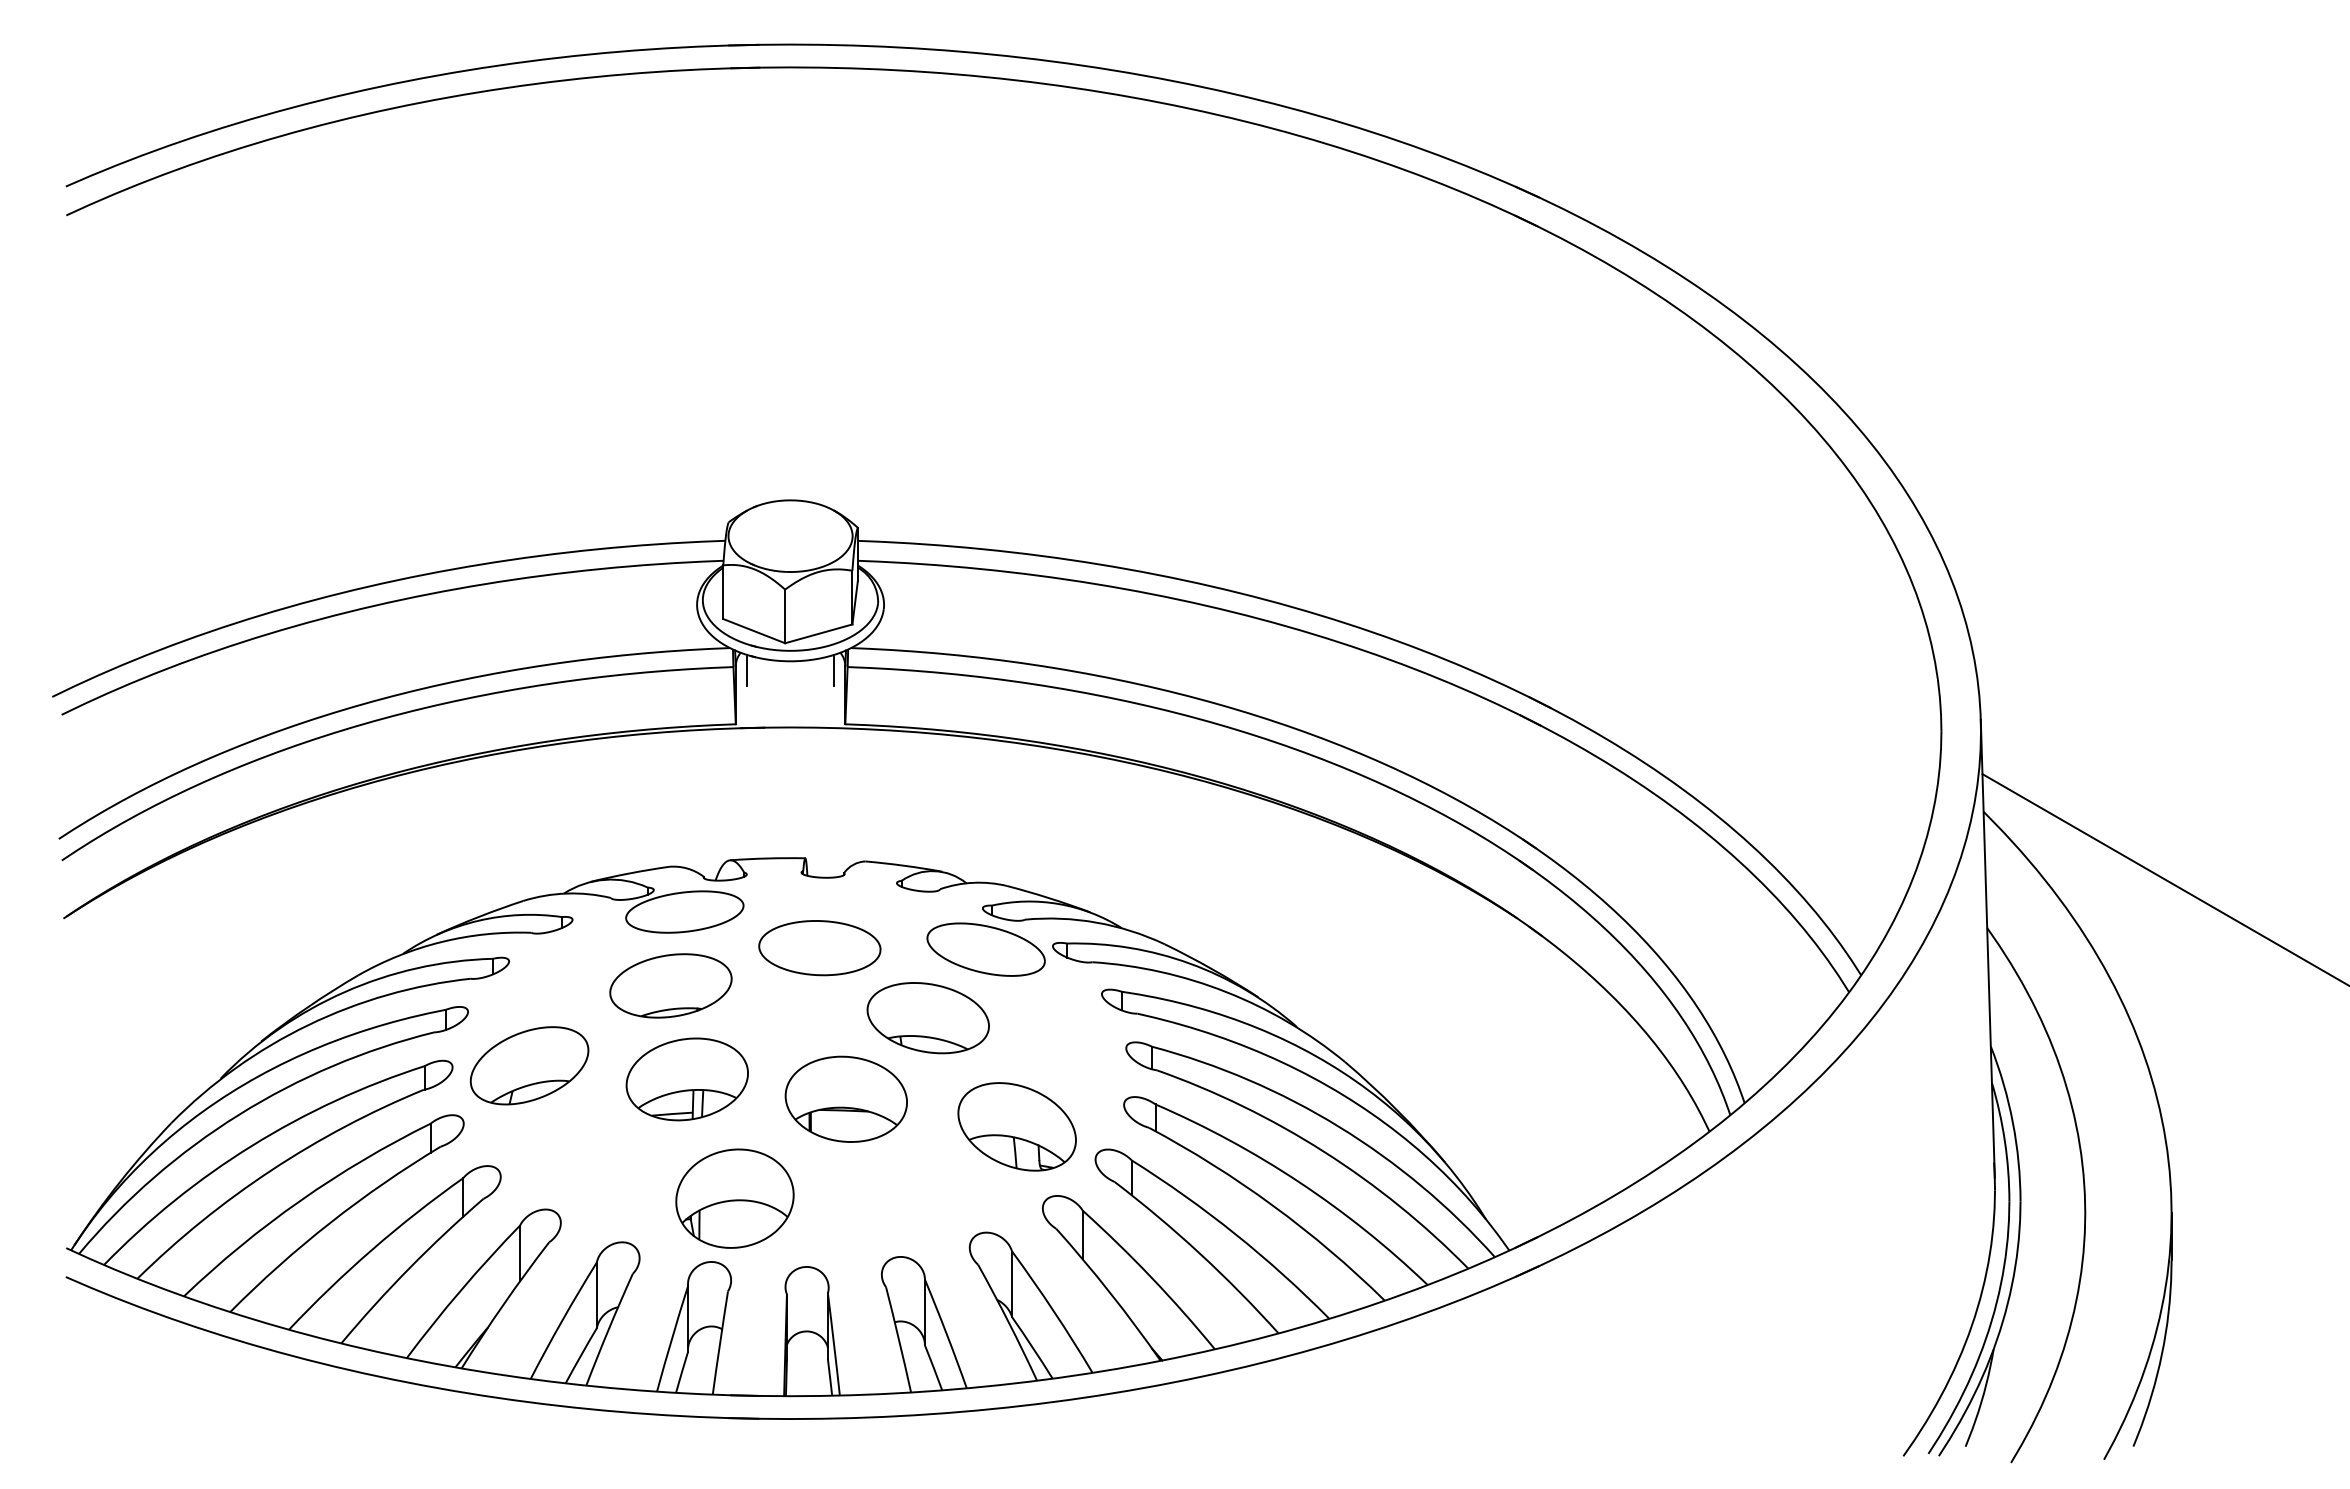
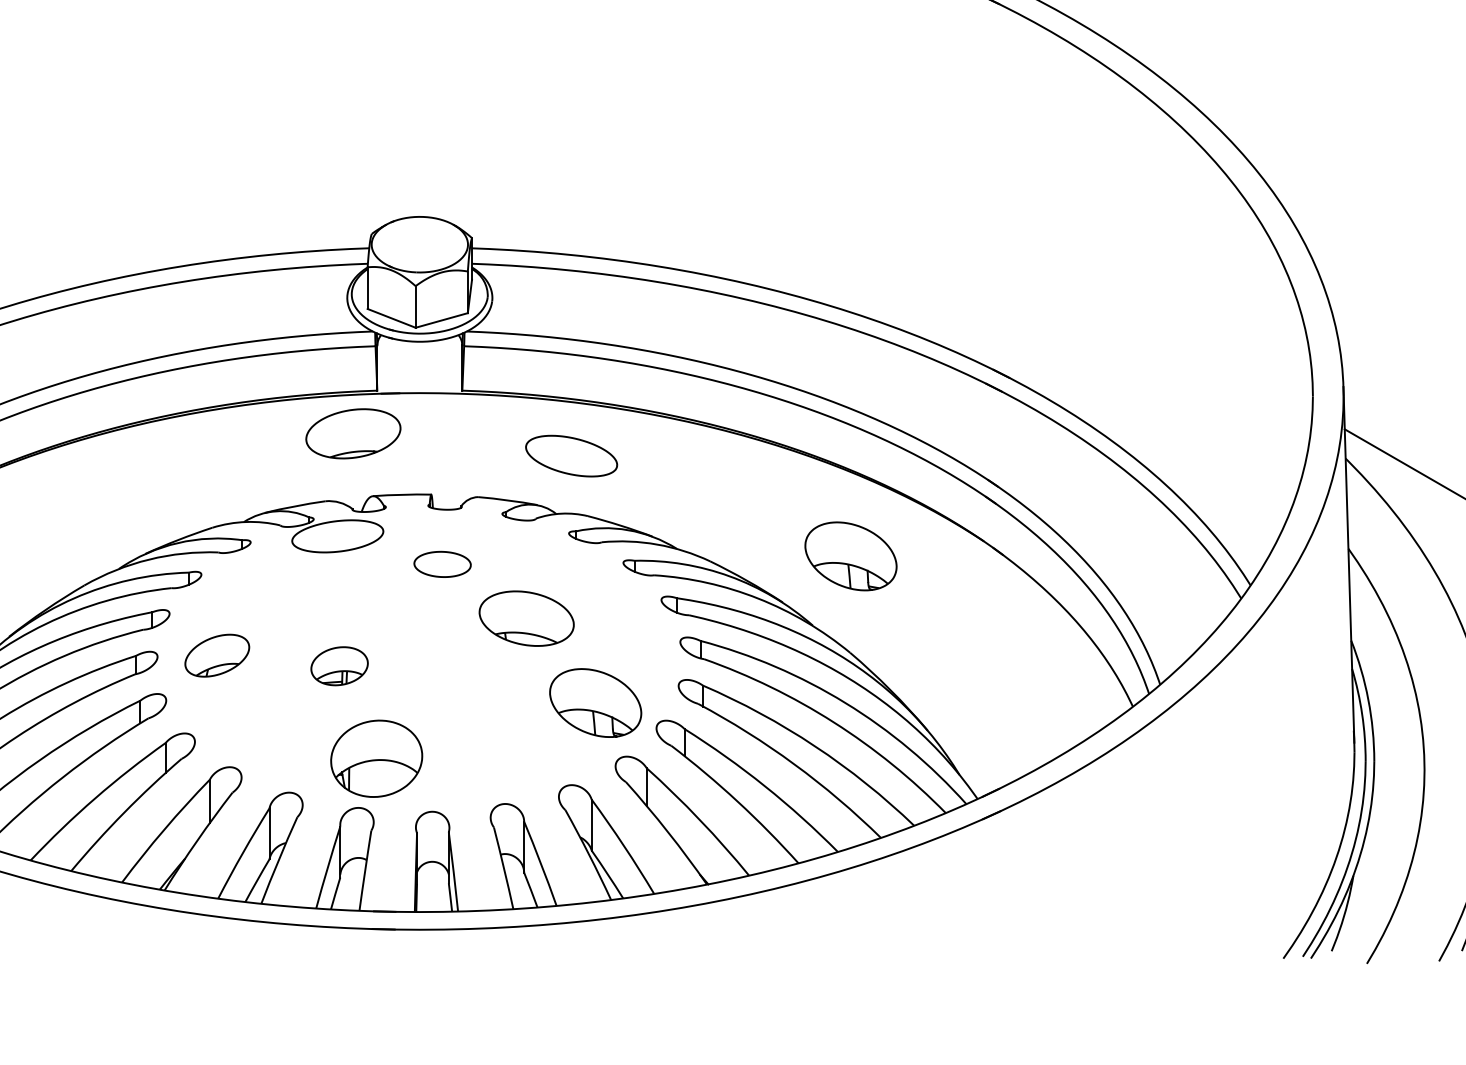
line: (747, 670) -> (386, 348), removed
line: (833, 670) -> (453, 348), removed
part: (1345, 937) -> (850, 556), added
part: (819, 948) -> (442, 564), size x0.6
part: (985, 949) -> (571, 456), moved
part: (670, 985) -> (353, 433), moved
part: (529, 1065) -> (217, 655), size x0.7
part: (686, 1079) -> (339, 666), size x0.6
part: (845, 1098) -> (462, 681), removed

